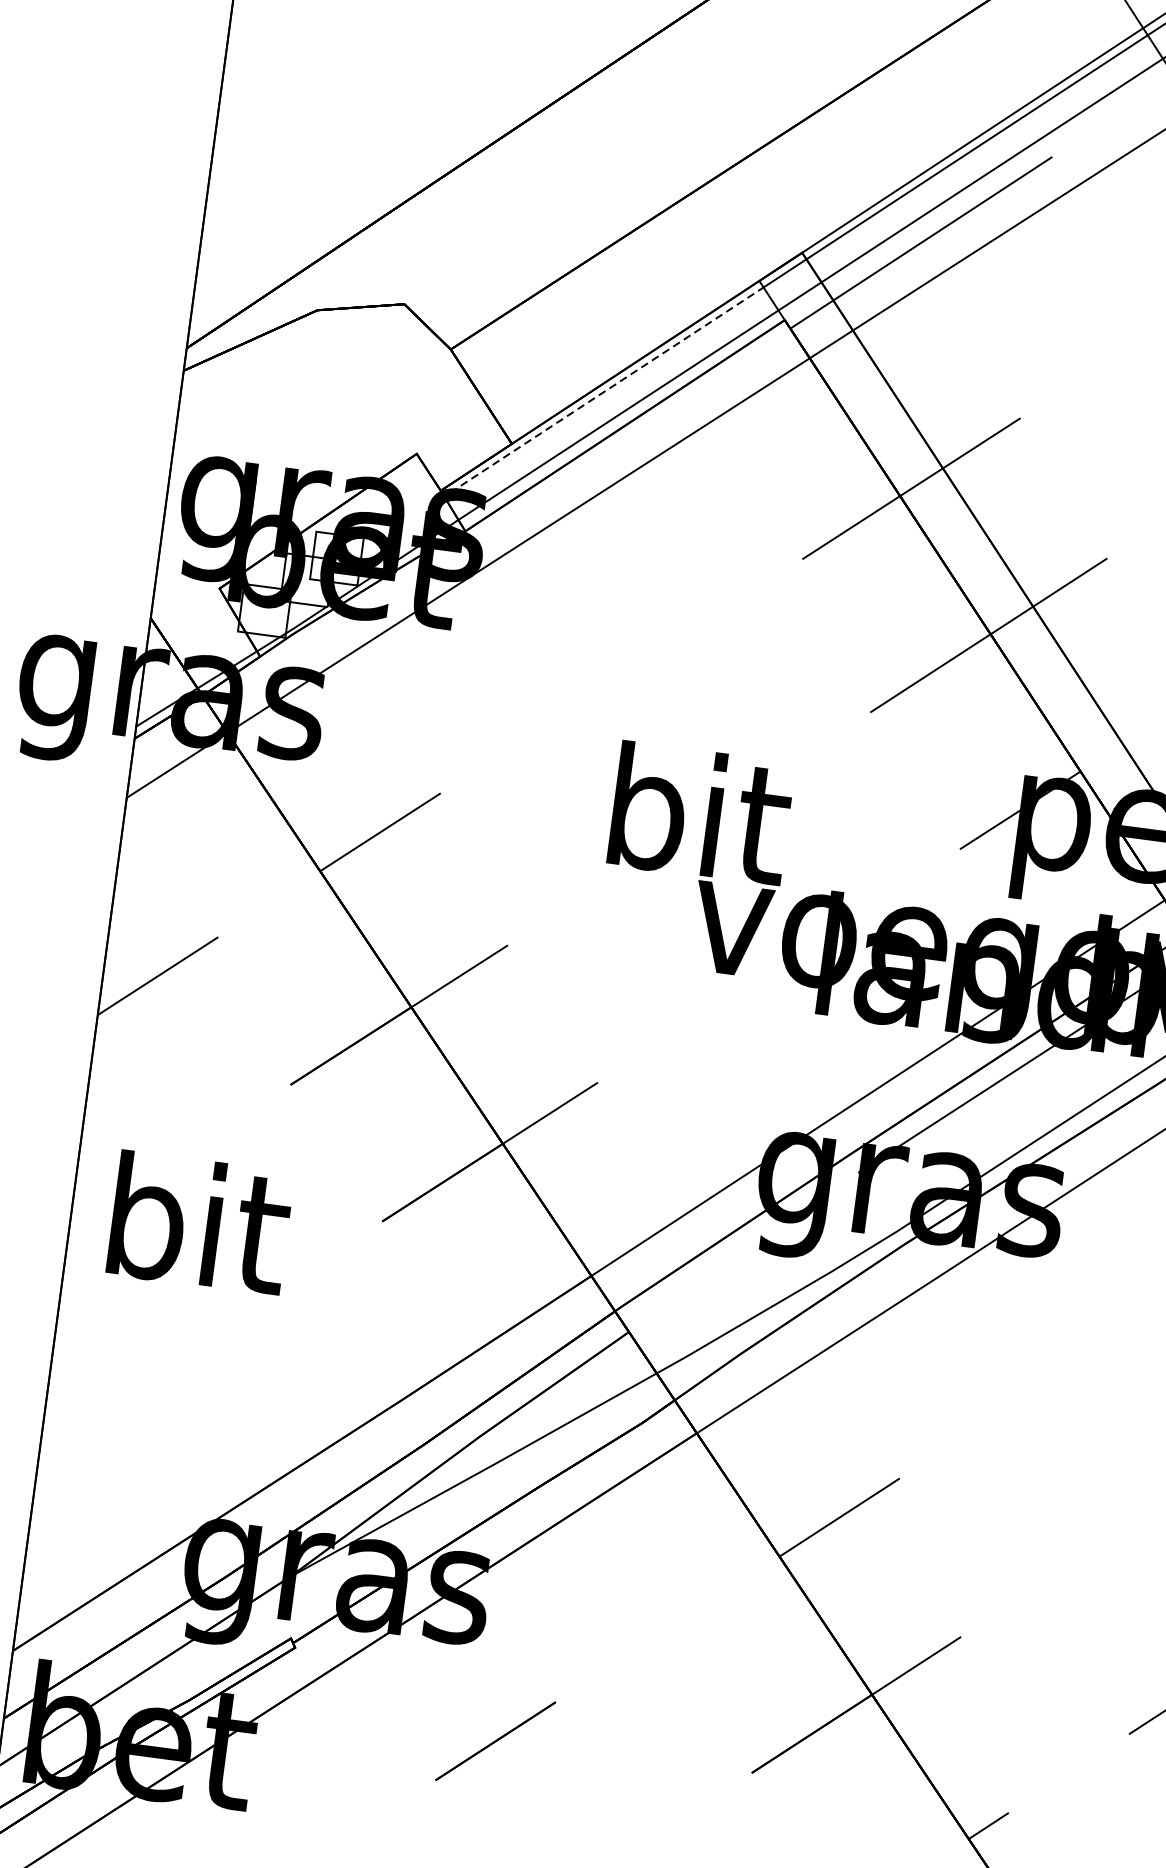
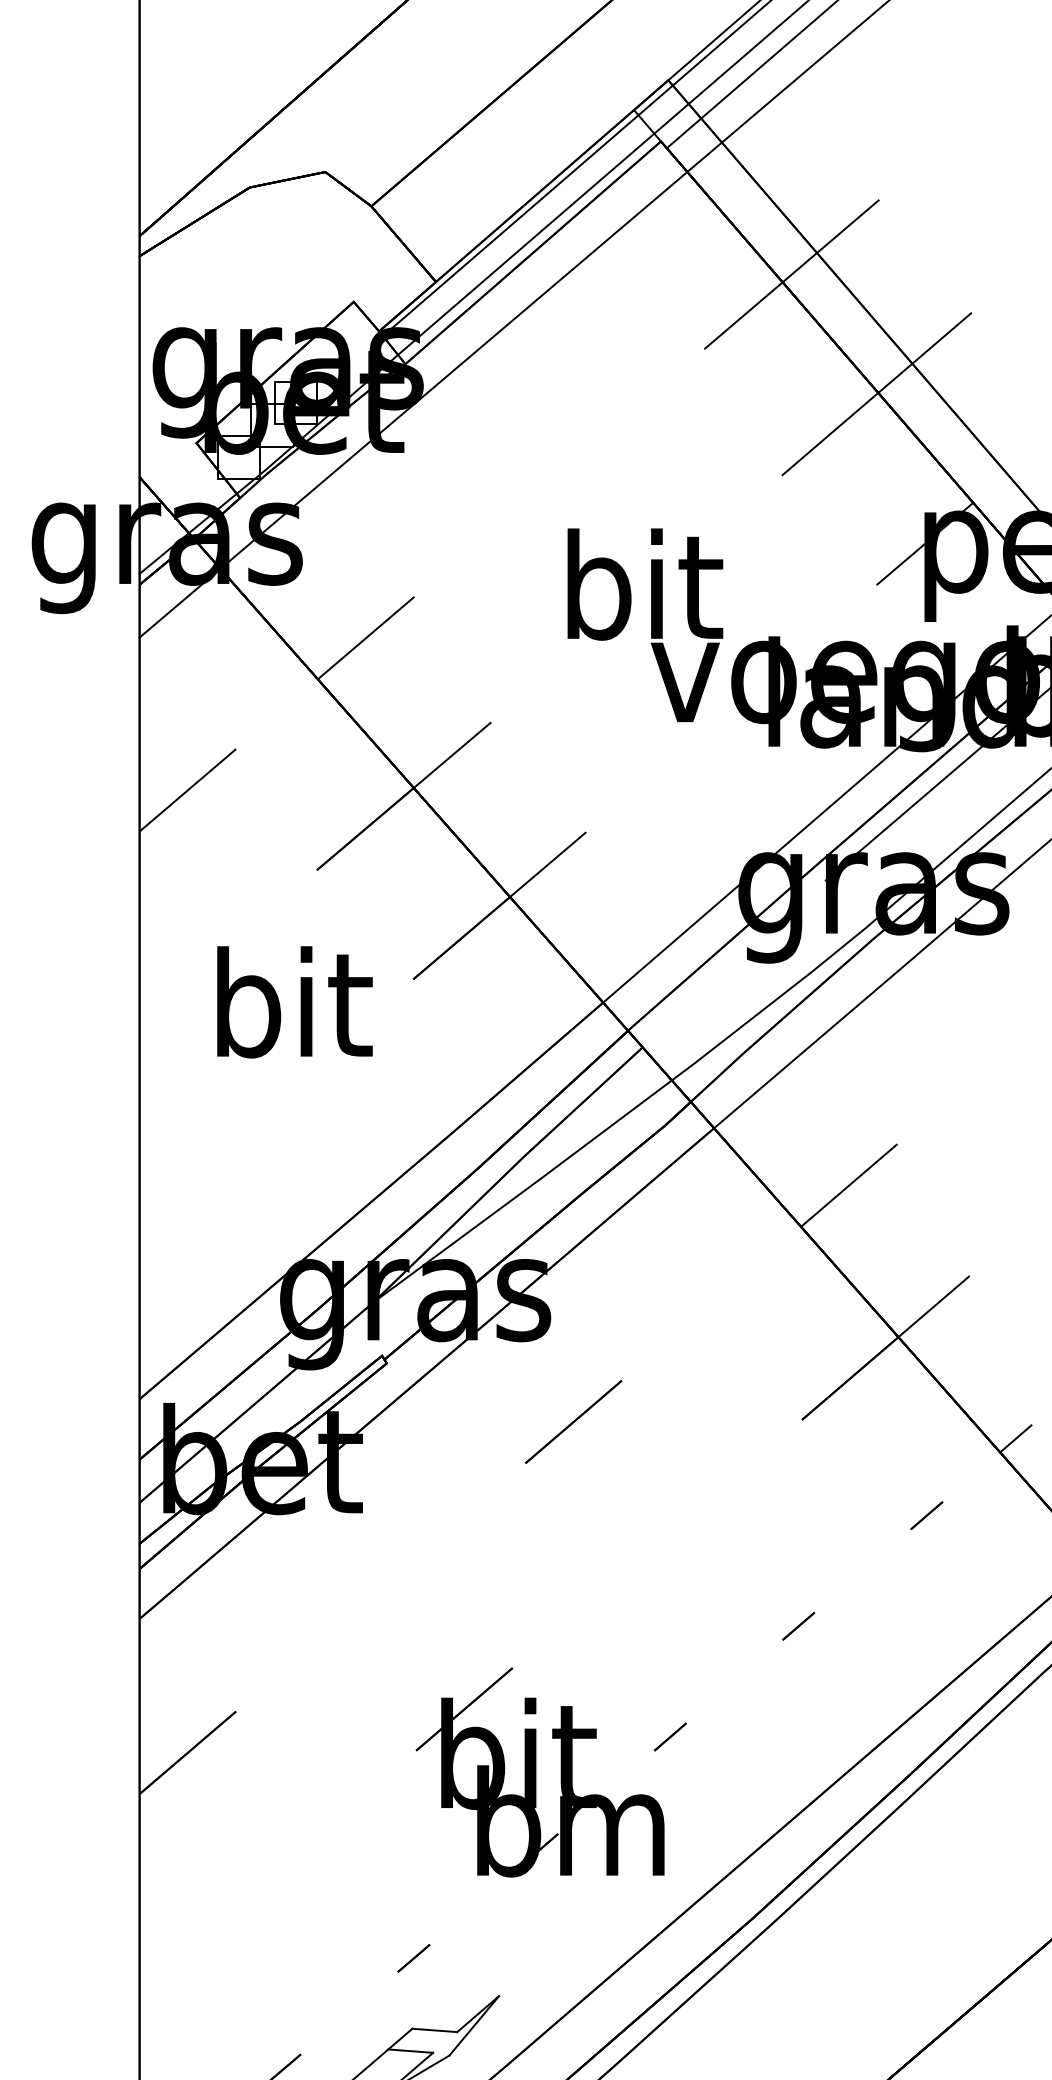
line: (607, 389) -> (513, 223), dashed -> solid
text: (199, 1223) -> (294, 1002), moved

